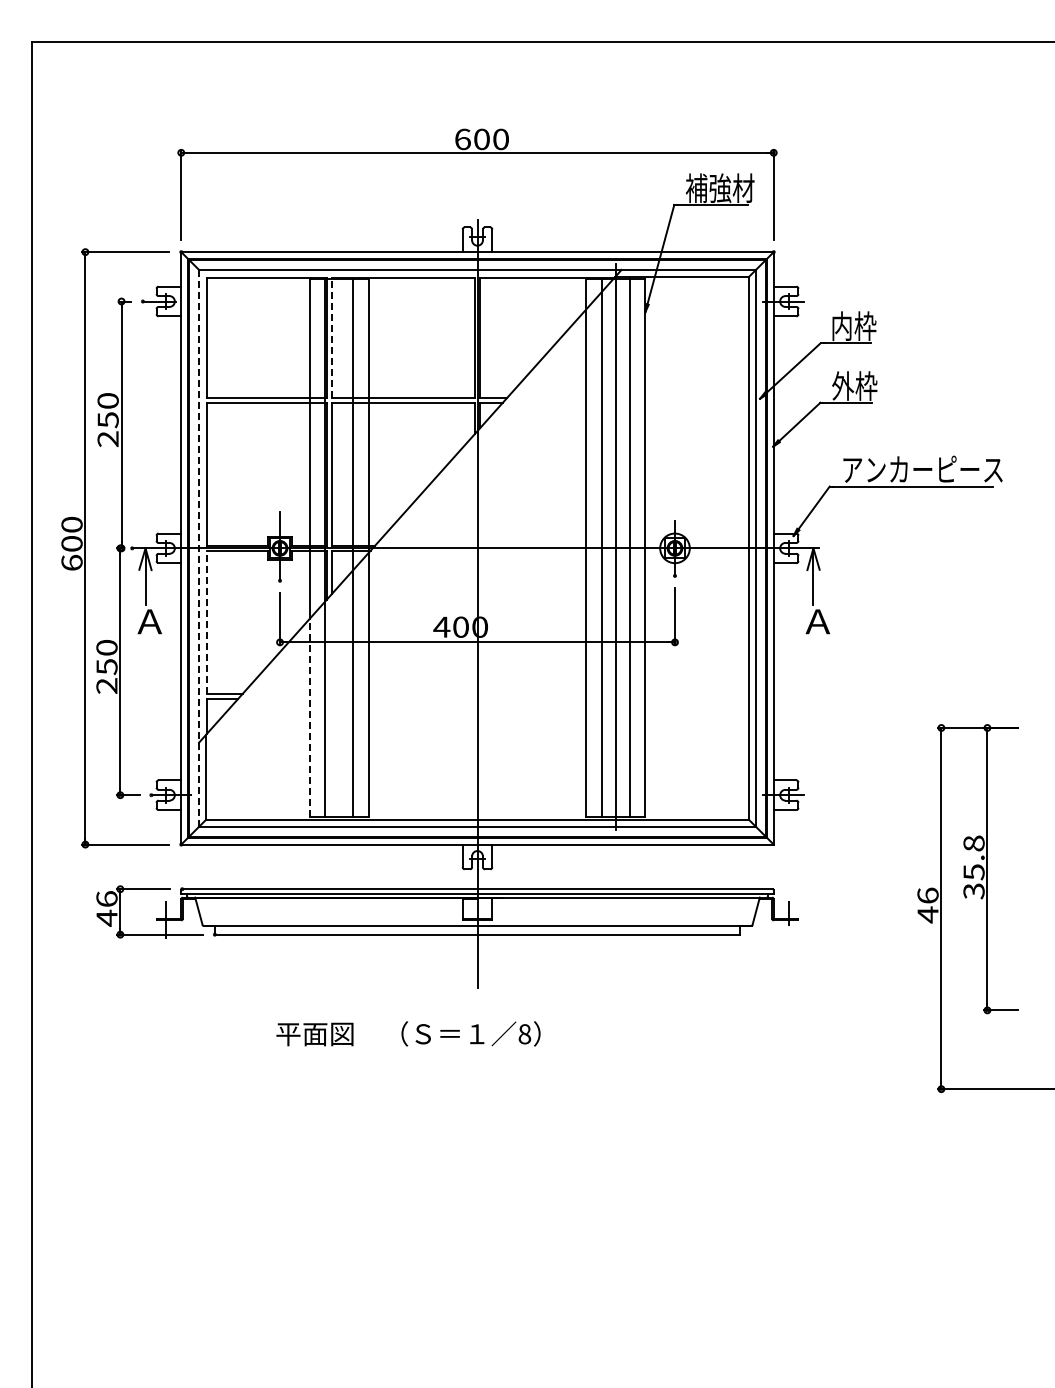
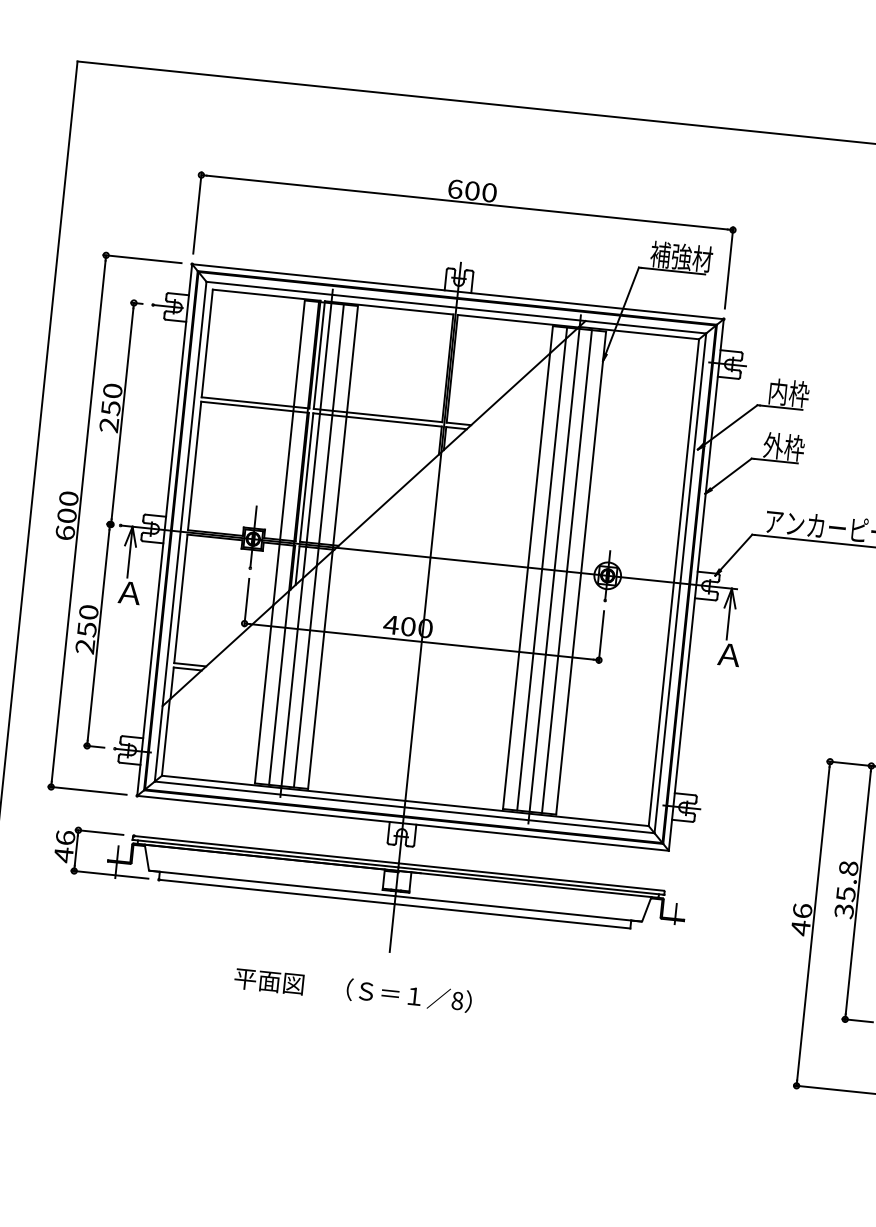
line: (331, 337) -> (319, 354), dashed -> solid
line: (339, 546) -> (306, 543), added
line: (199, 548) -> (181, 531), dashed -> solid
line: (206, 622) -> (180, 598), dashed -> solid
line: (309, 717) -> (264, 693), dashed -> solid
text: (408, 1033) -> (353, 989), moved

